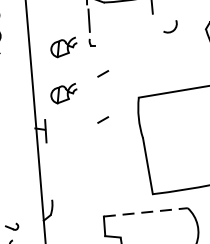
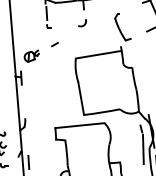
arc: (172, 29) -> (83, 24), moved
part: (63, 46) -> (31, 28), removed
line: (102, 119) -> (54, 71), removed
line: (145, 212) -> (79, 125), dashed -> solid

